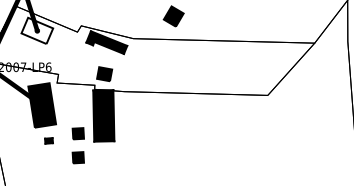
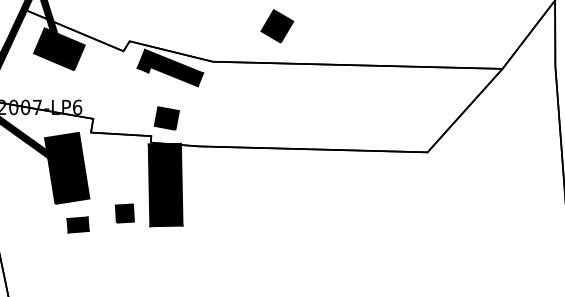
fill: (37, 30) -> (59, 48), added
part: (48, 140) -> (77, 224), size x1.67
part: (77, 157) -> (123, 251), removed

